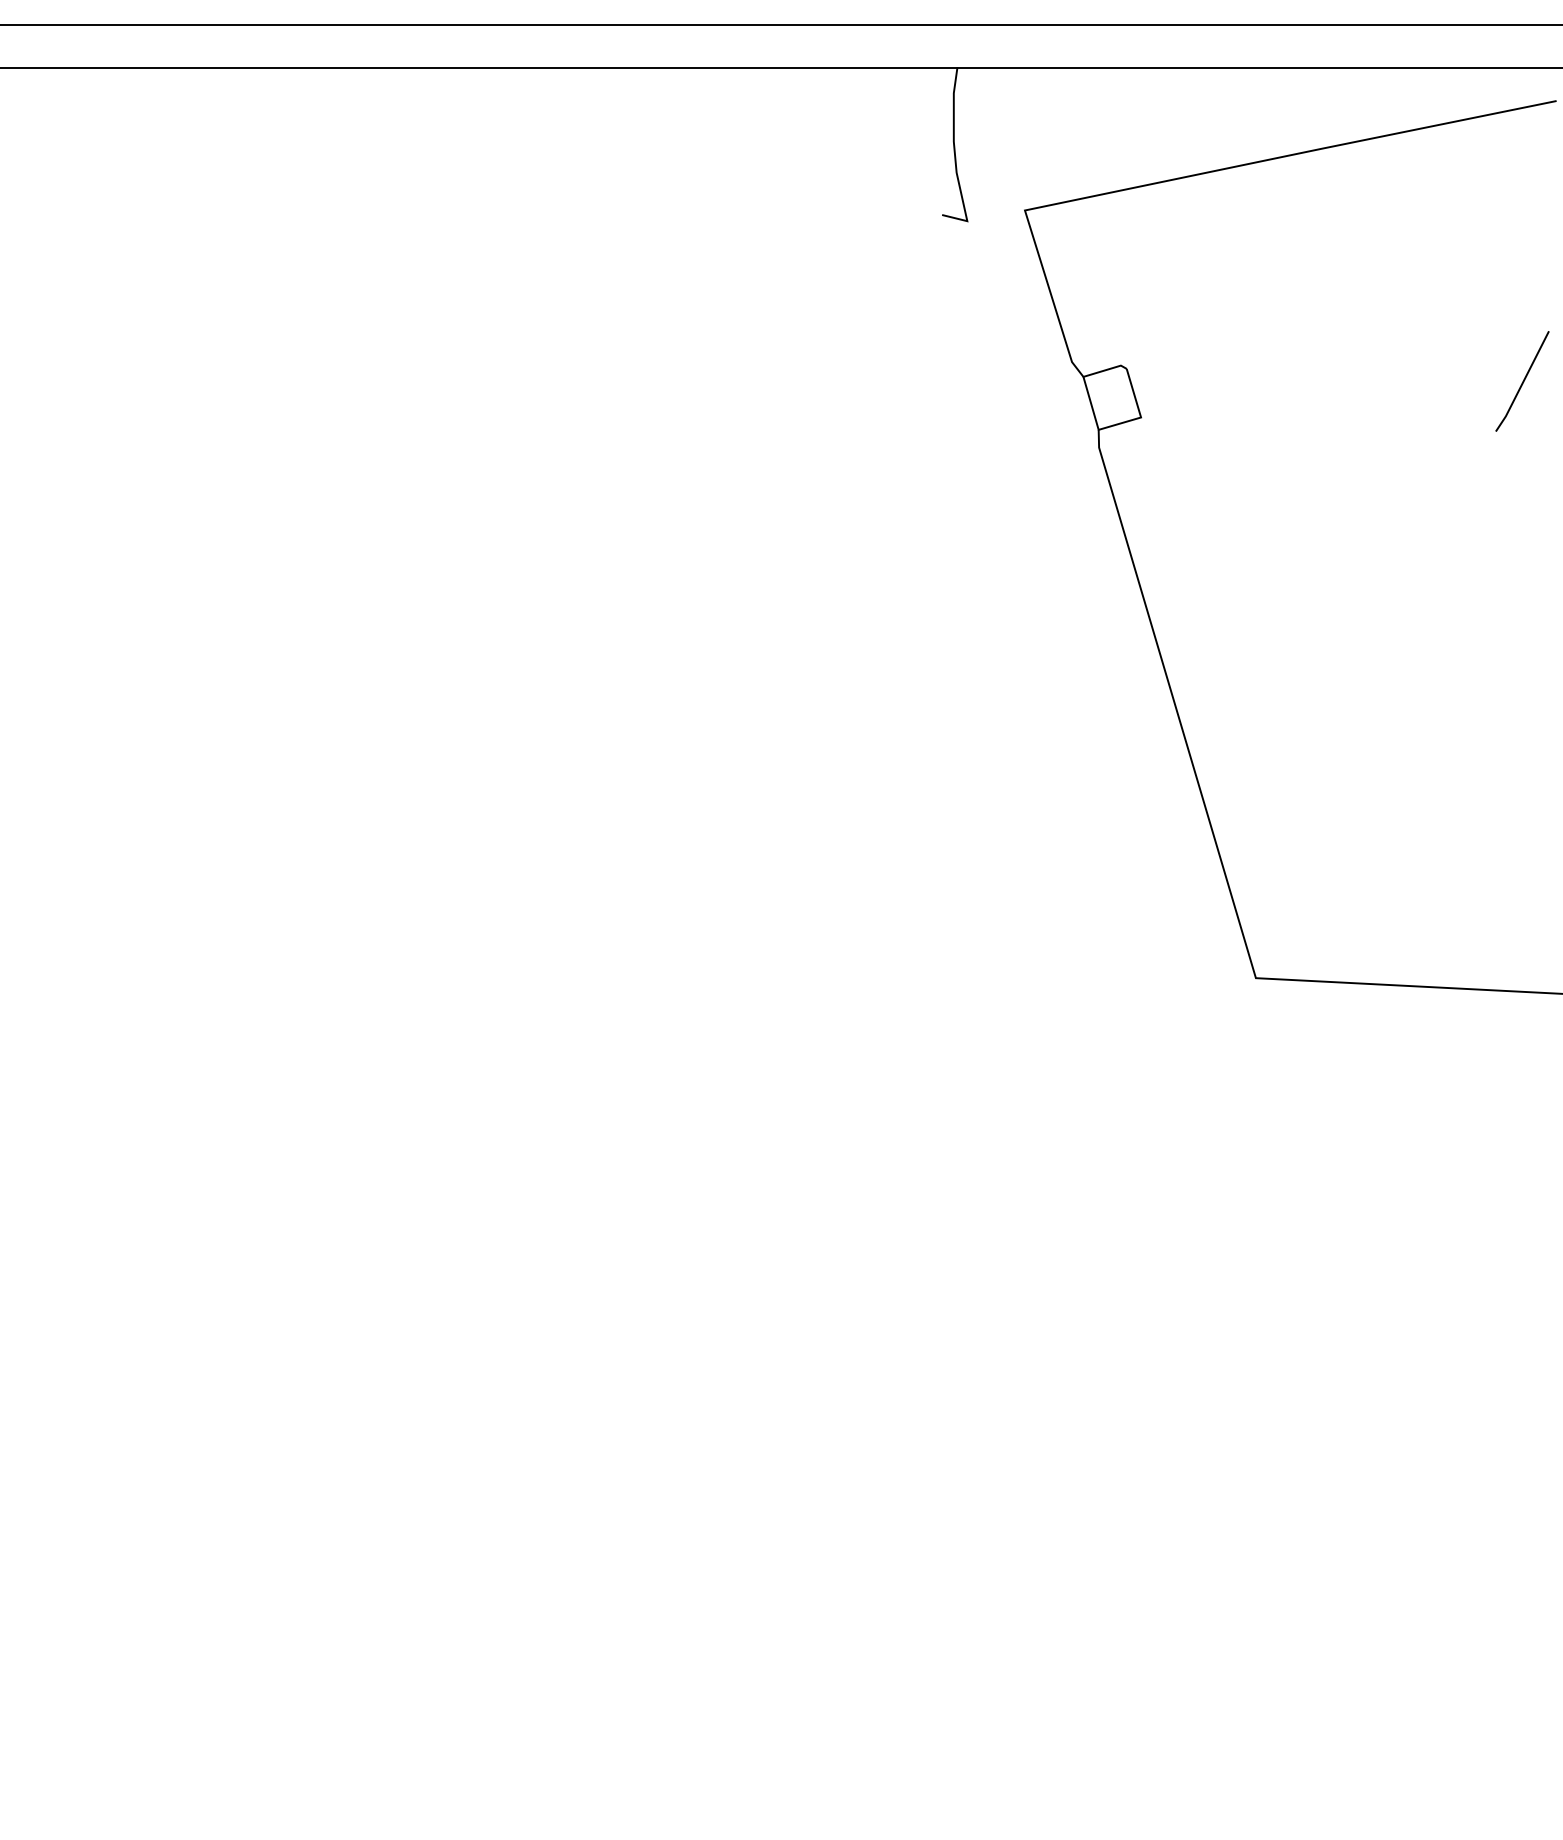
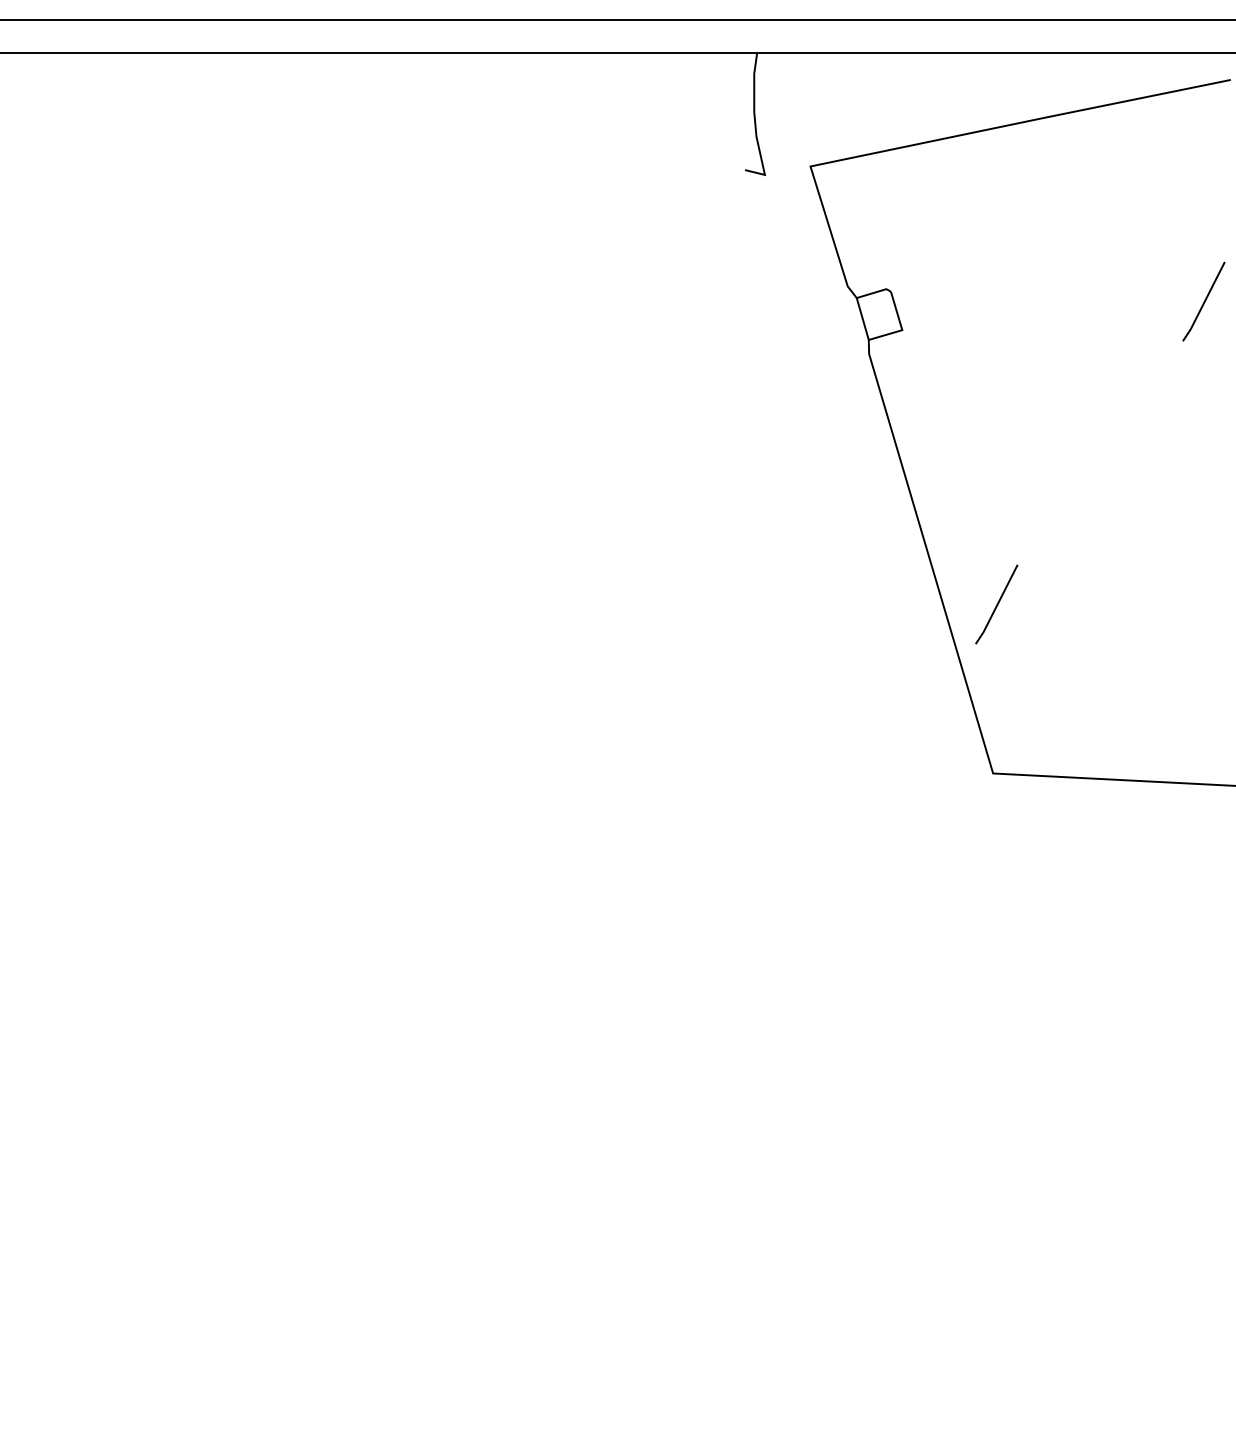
line: (1260, 764) -> (996, 604), added

